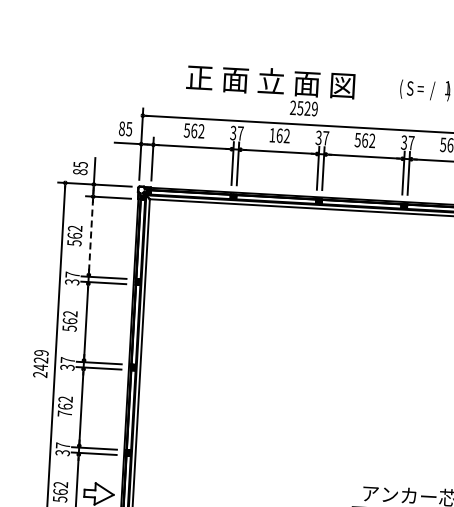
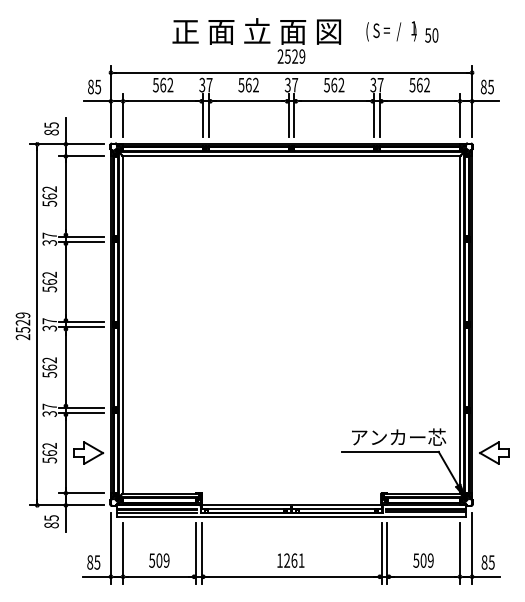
text: (269, 90) -> (256, 40), moved
text: (272, 135) -> (241, 85), 162 -> 562
line: (90, 235) -> (65, 195), dashed -> solid
text: (41, 367) -> (23, 329), 2429 -> 2529
text: (64, 413) -> (49, 374), 762 -> 562

